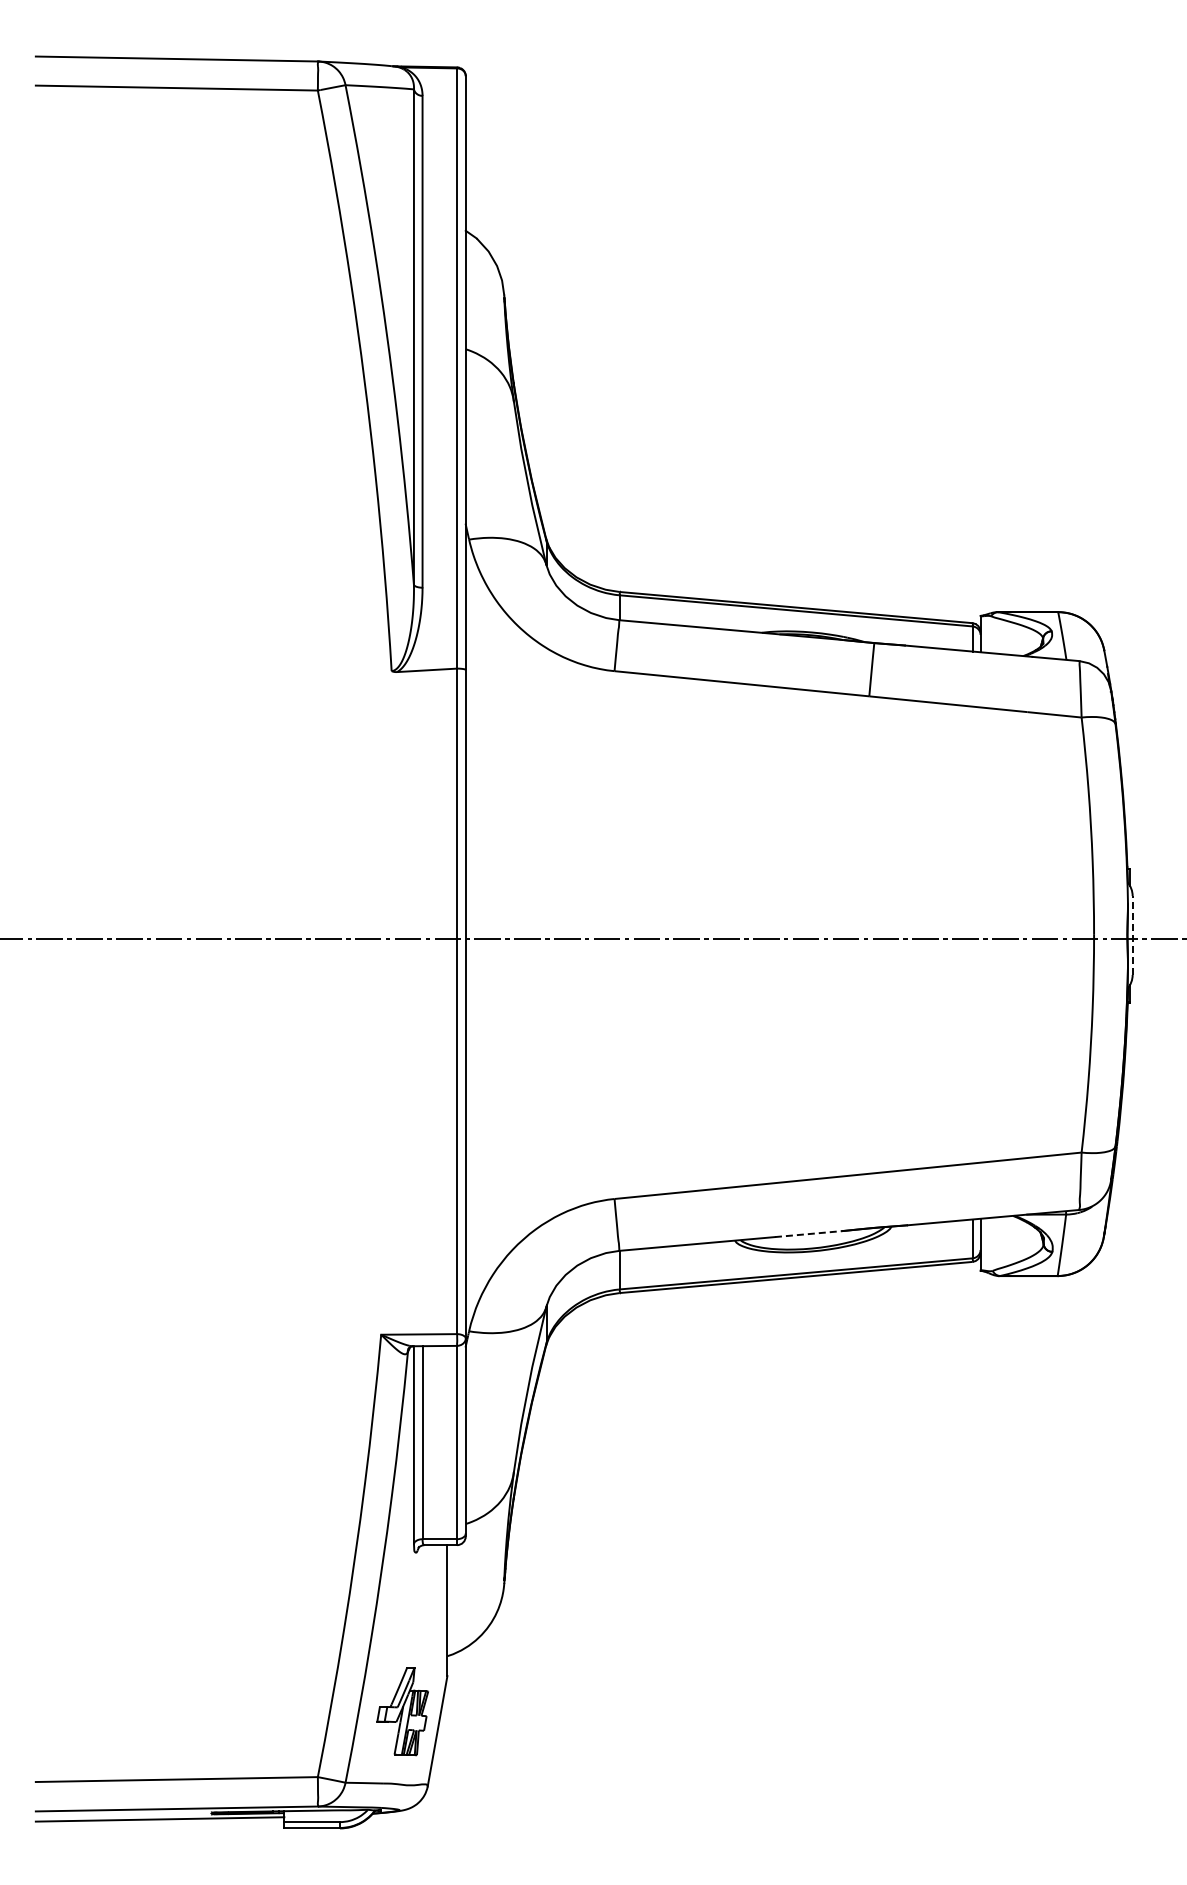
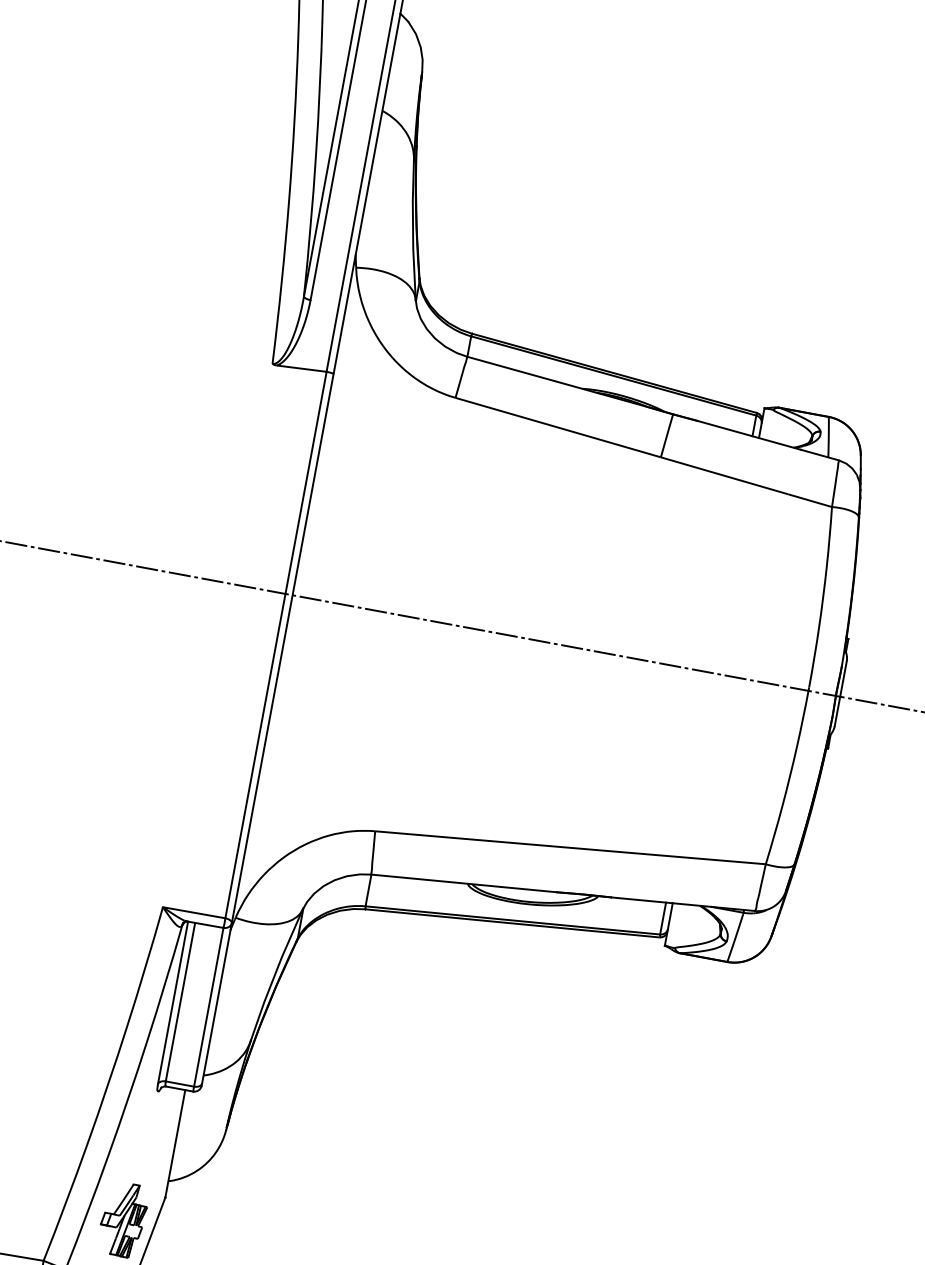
line: (1132, 935) -> (840, 693), dashed -> solid
line: (808, 1234) -> (529, 889), dashed -> solid

